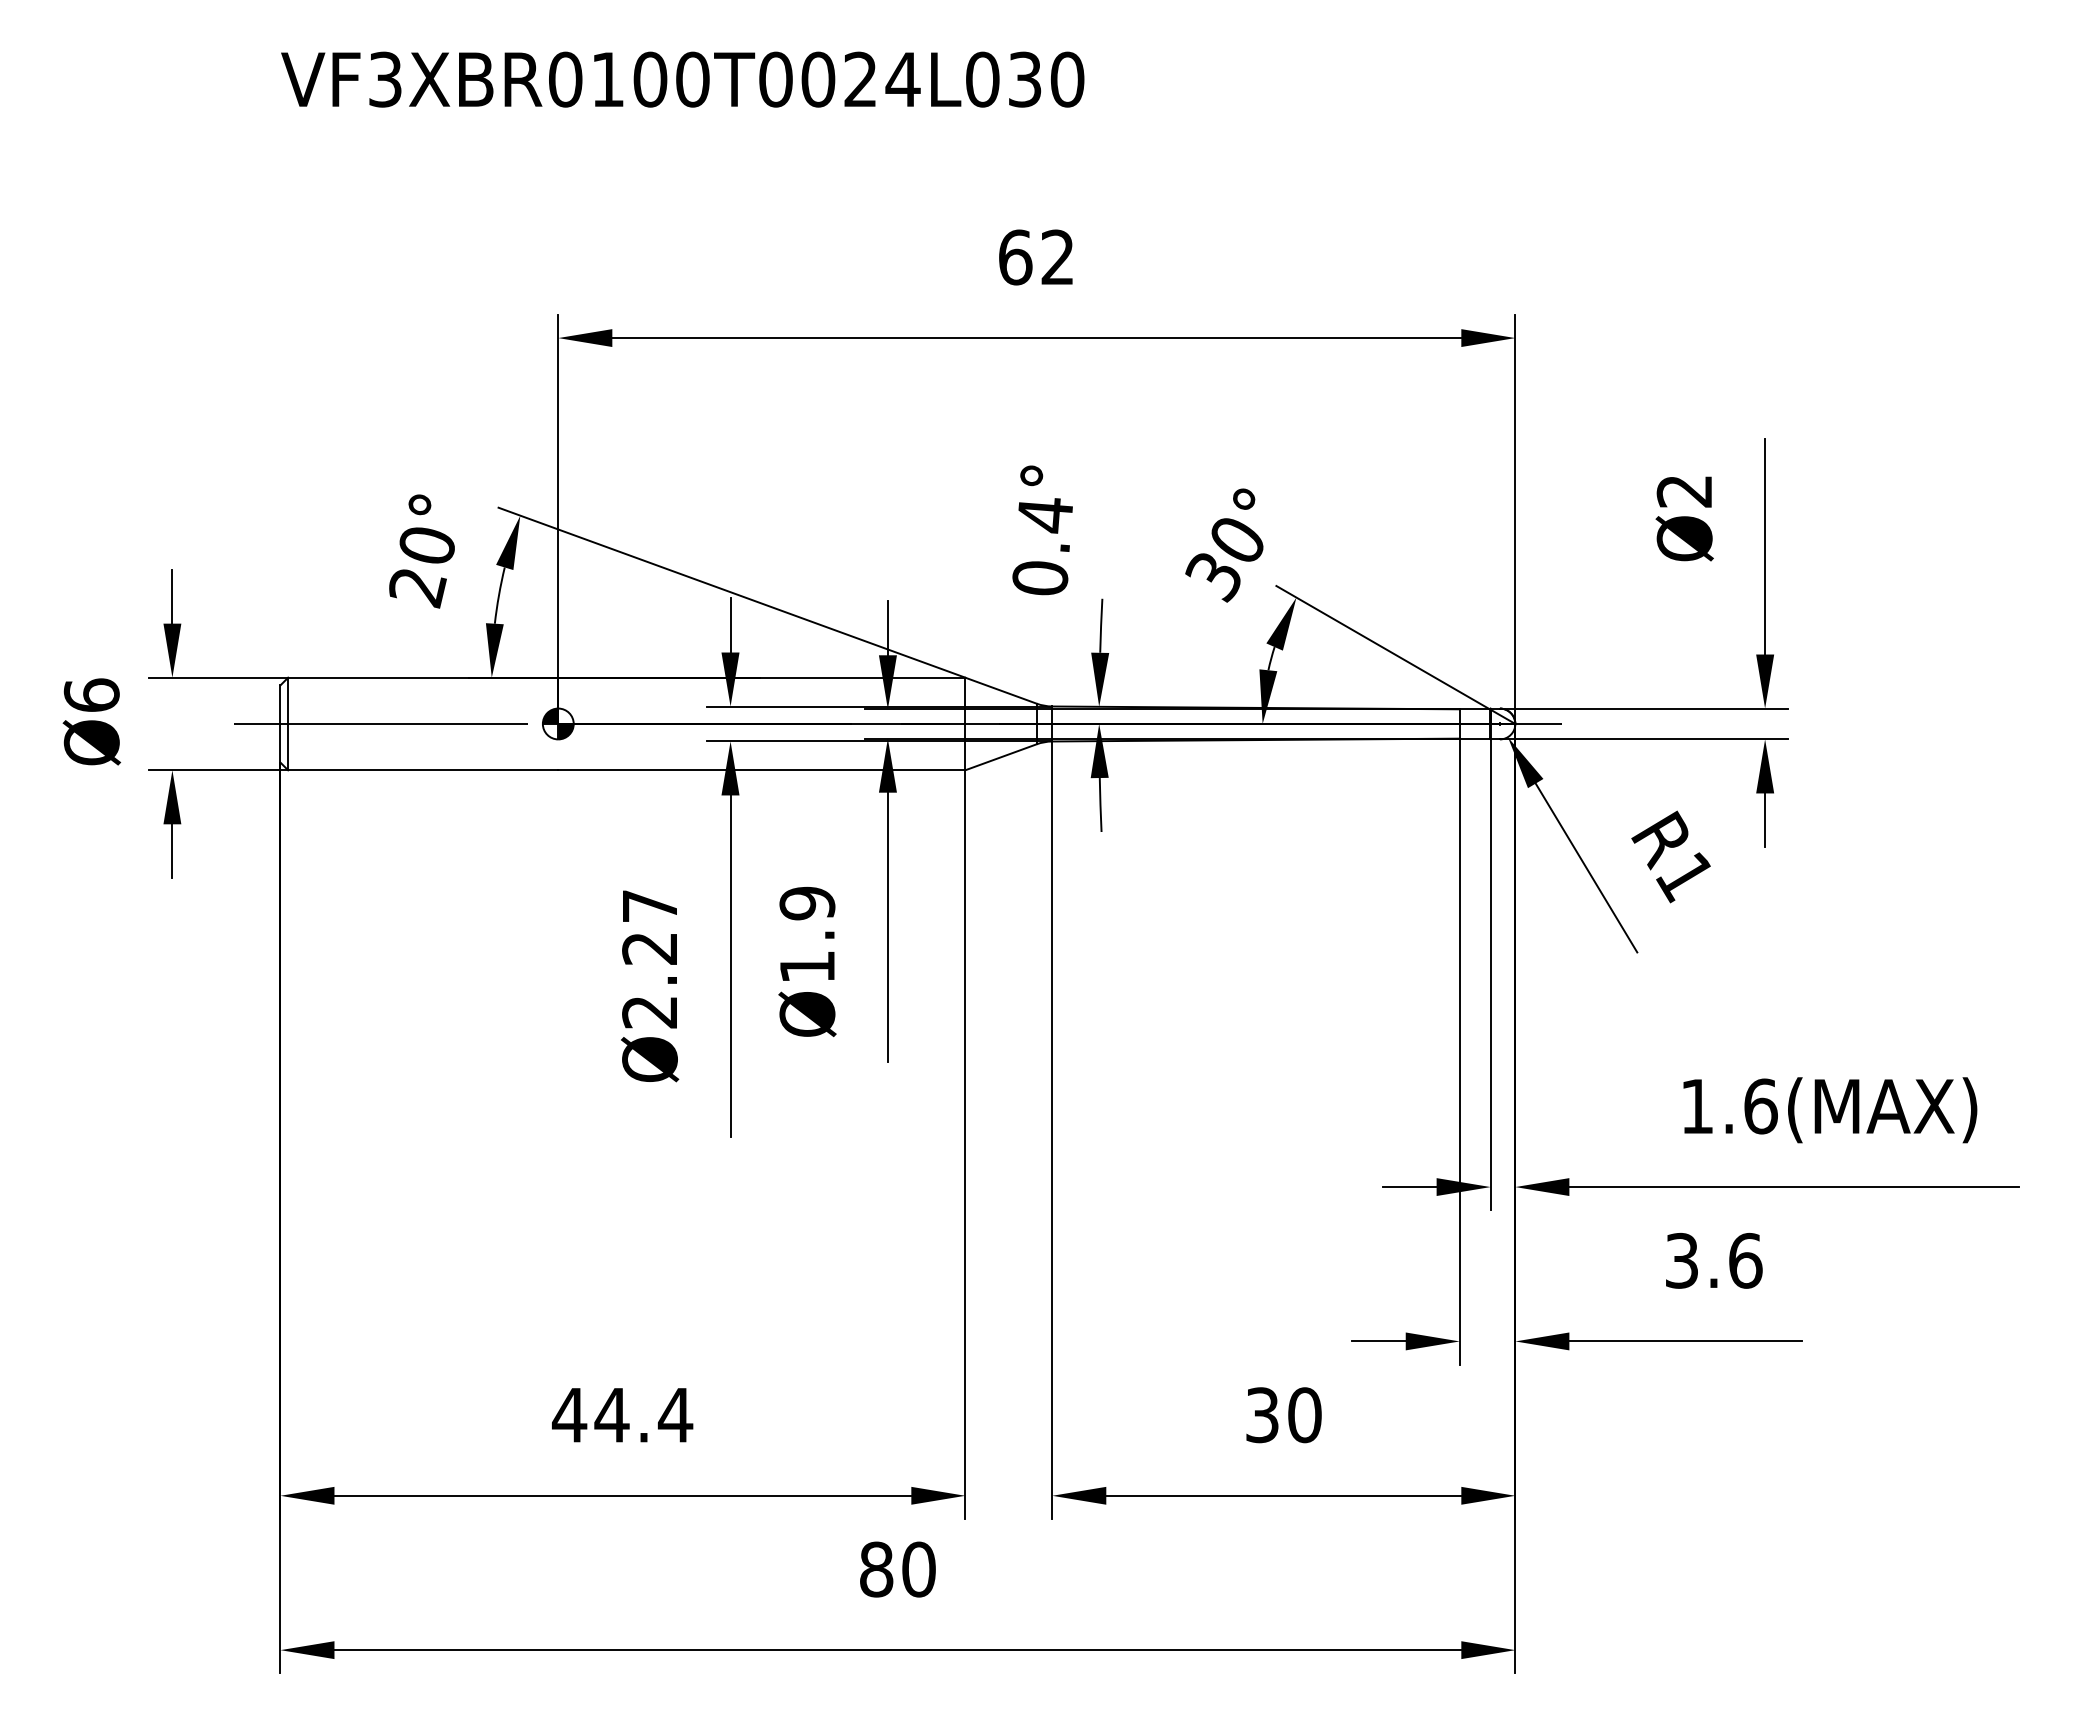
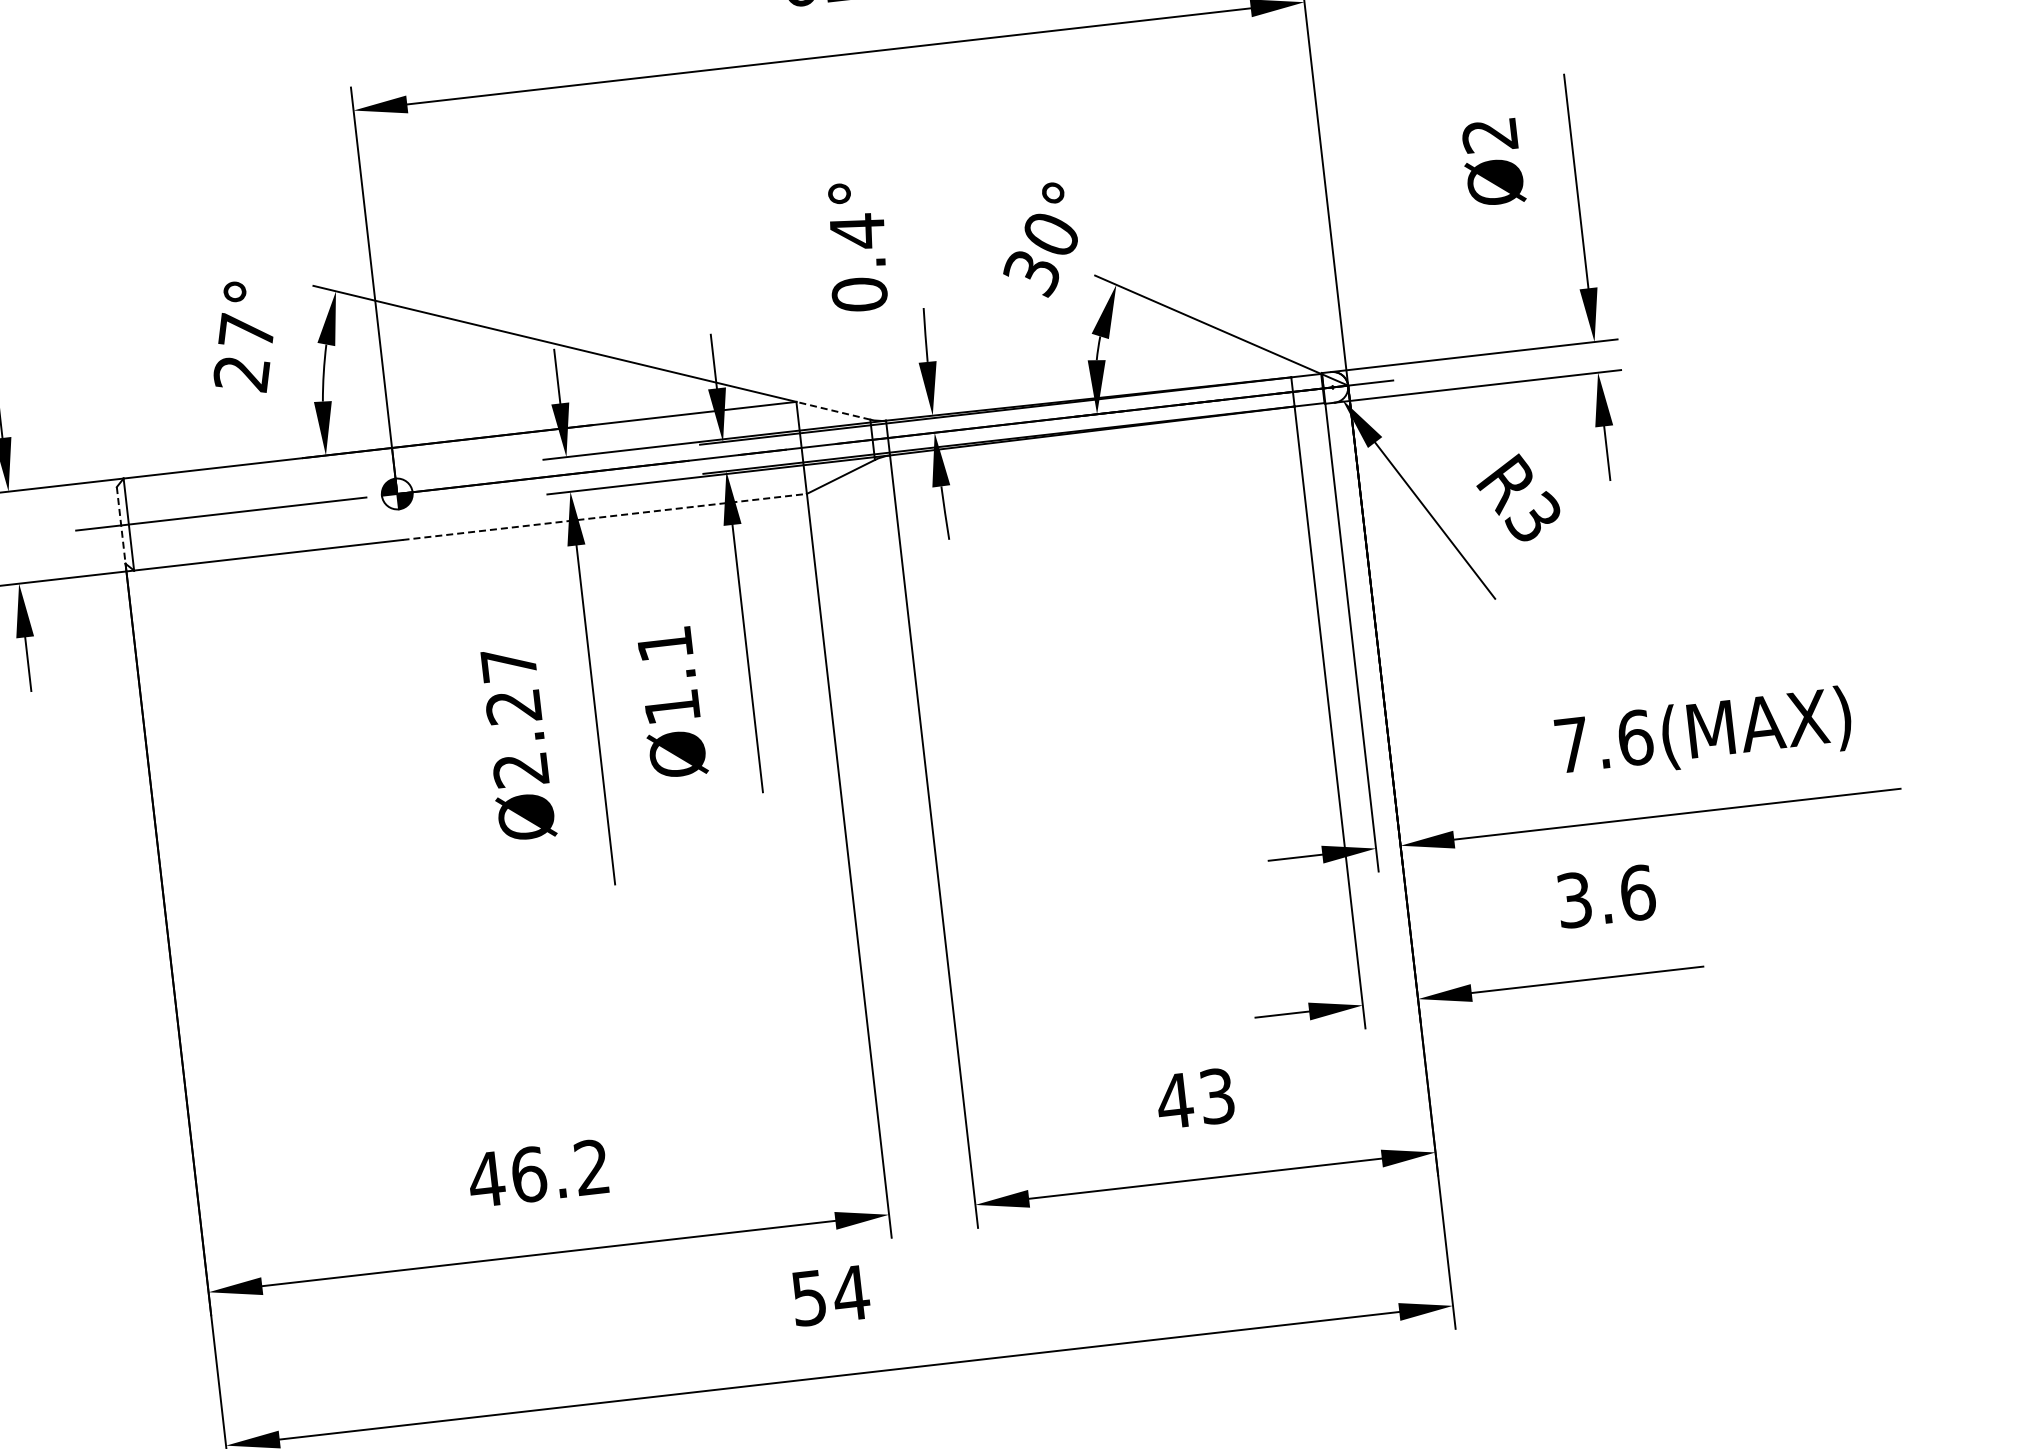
text: (425, 543) -> (244, 329), 20° -> 27°
line: (1000, 690) -> (832, 410), solid -> dashed
line: (280, 723) -> (121, 524), solid -> dashed
line: (762, 770) -> (605, 517), solid -> dashed
text: (1683, 877) -> (1532, 519), R1 -> R3
text: (807, 903) -> (665, 644), Ø1.9 -> Ø1.1
text: (1696, 1106) -> (1571, 745), 1.6(MAX) -> 7.6(MAX)
text: (643, 1415) -> (560, 1171), 44.4 -> 46.2
text: (1282, 1415) -> (1195, 1099), 30 -> 43
text: (898, 1569) -> (830, 1295), 80 -> 54

